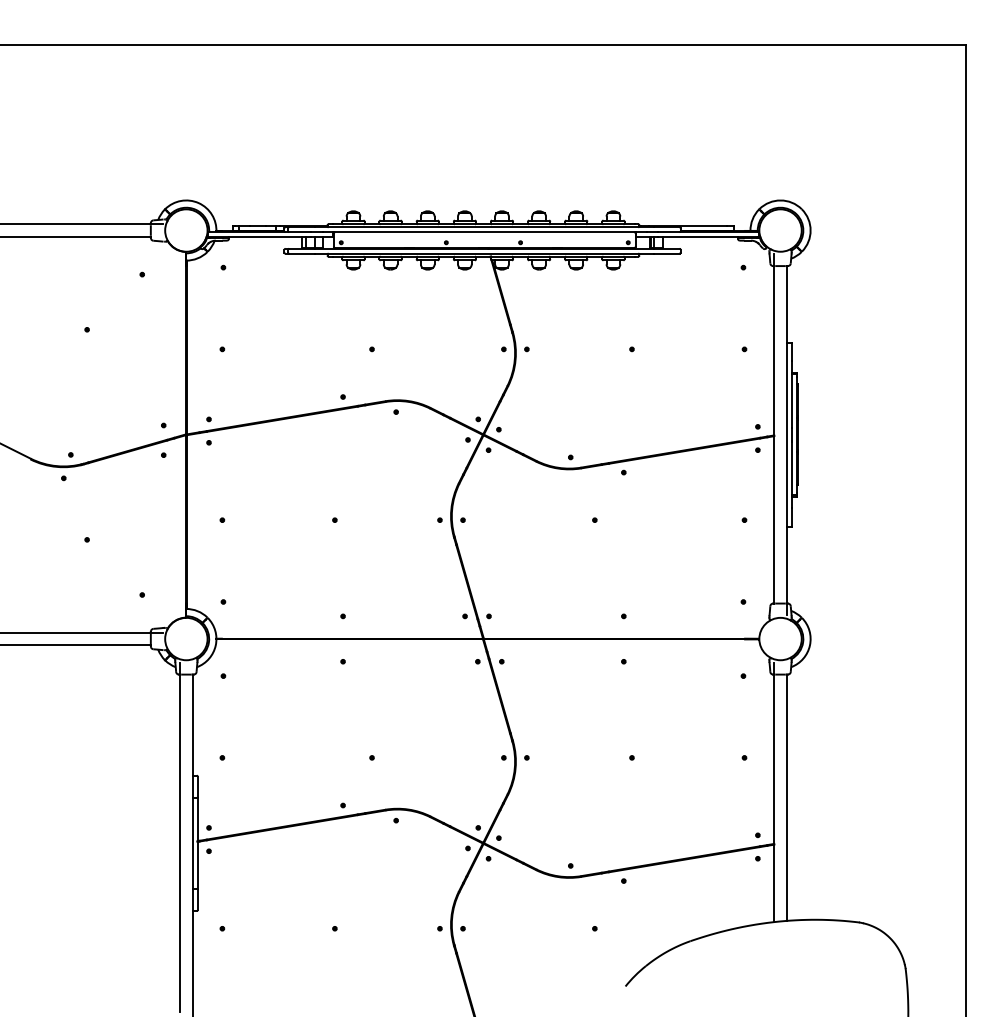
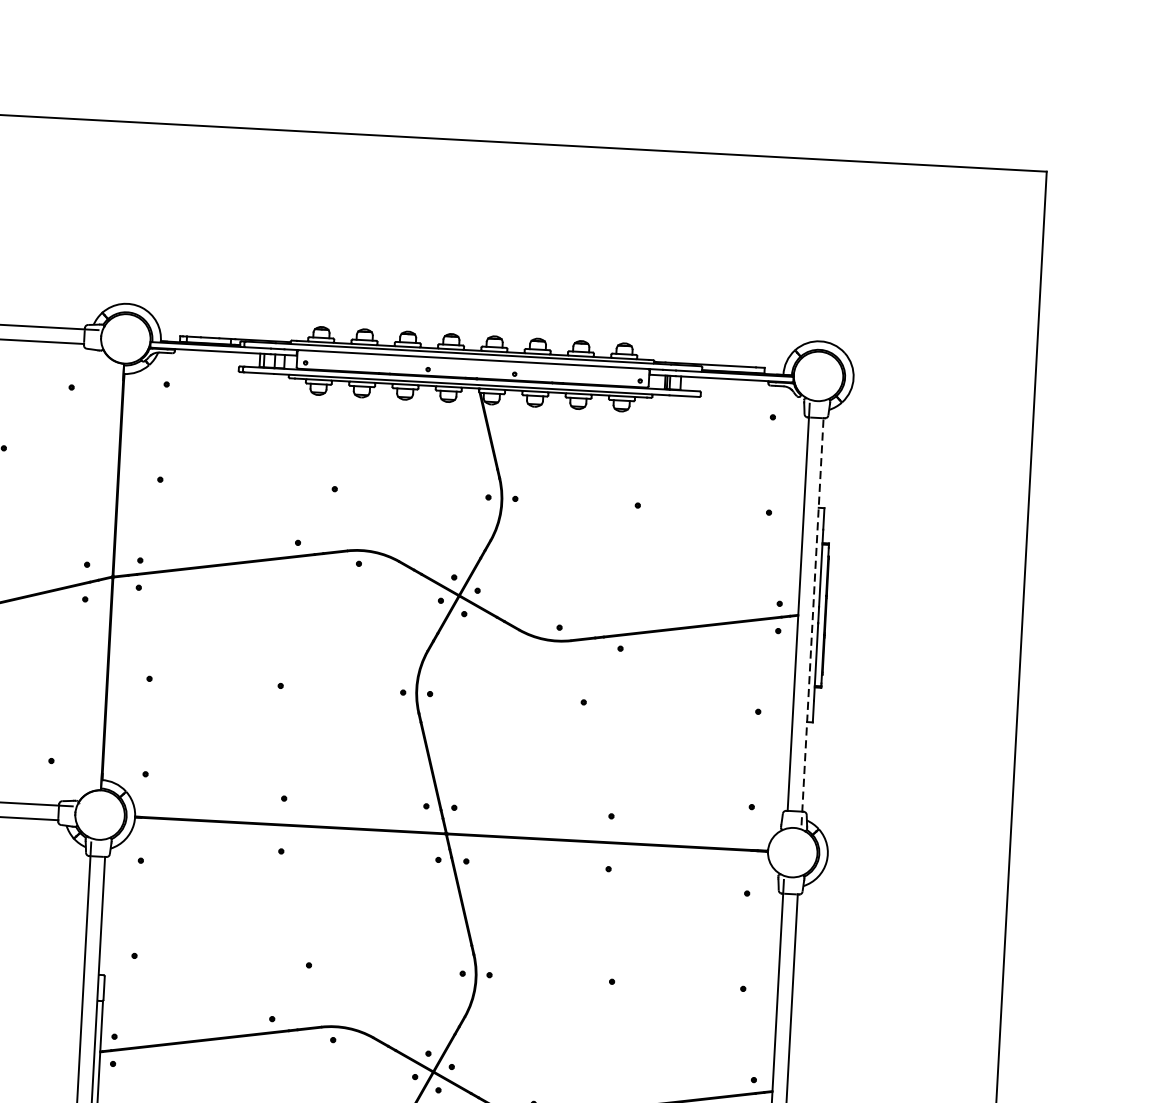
line: (786, 440) -> (812, 621), solid -> dashed

